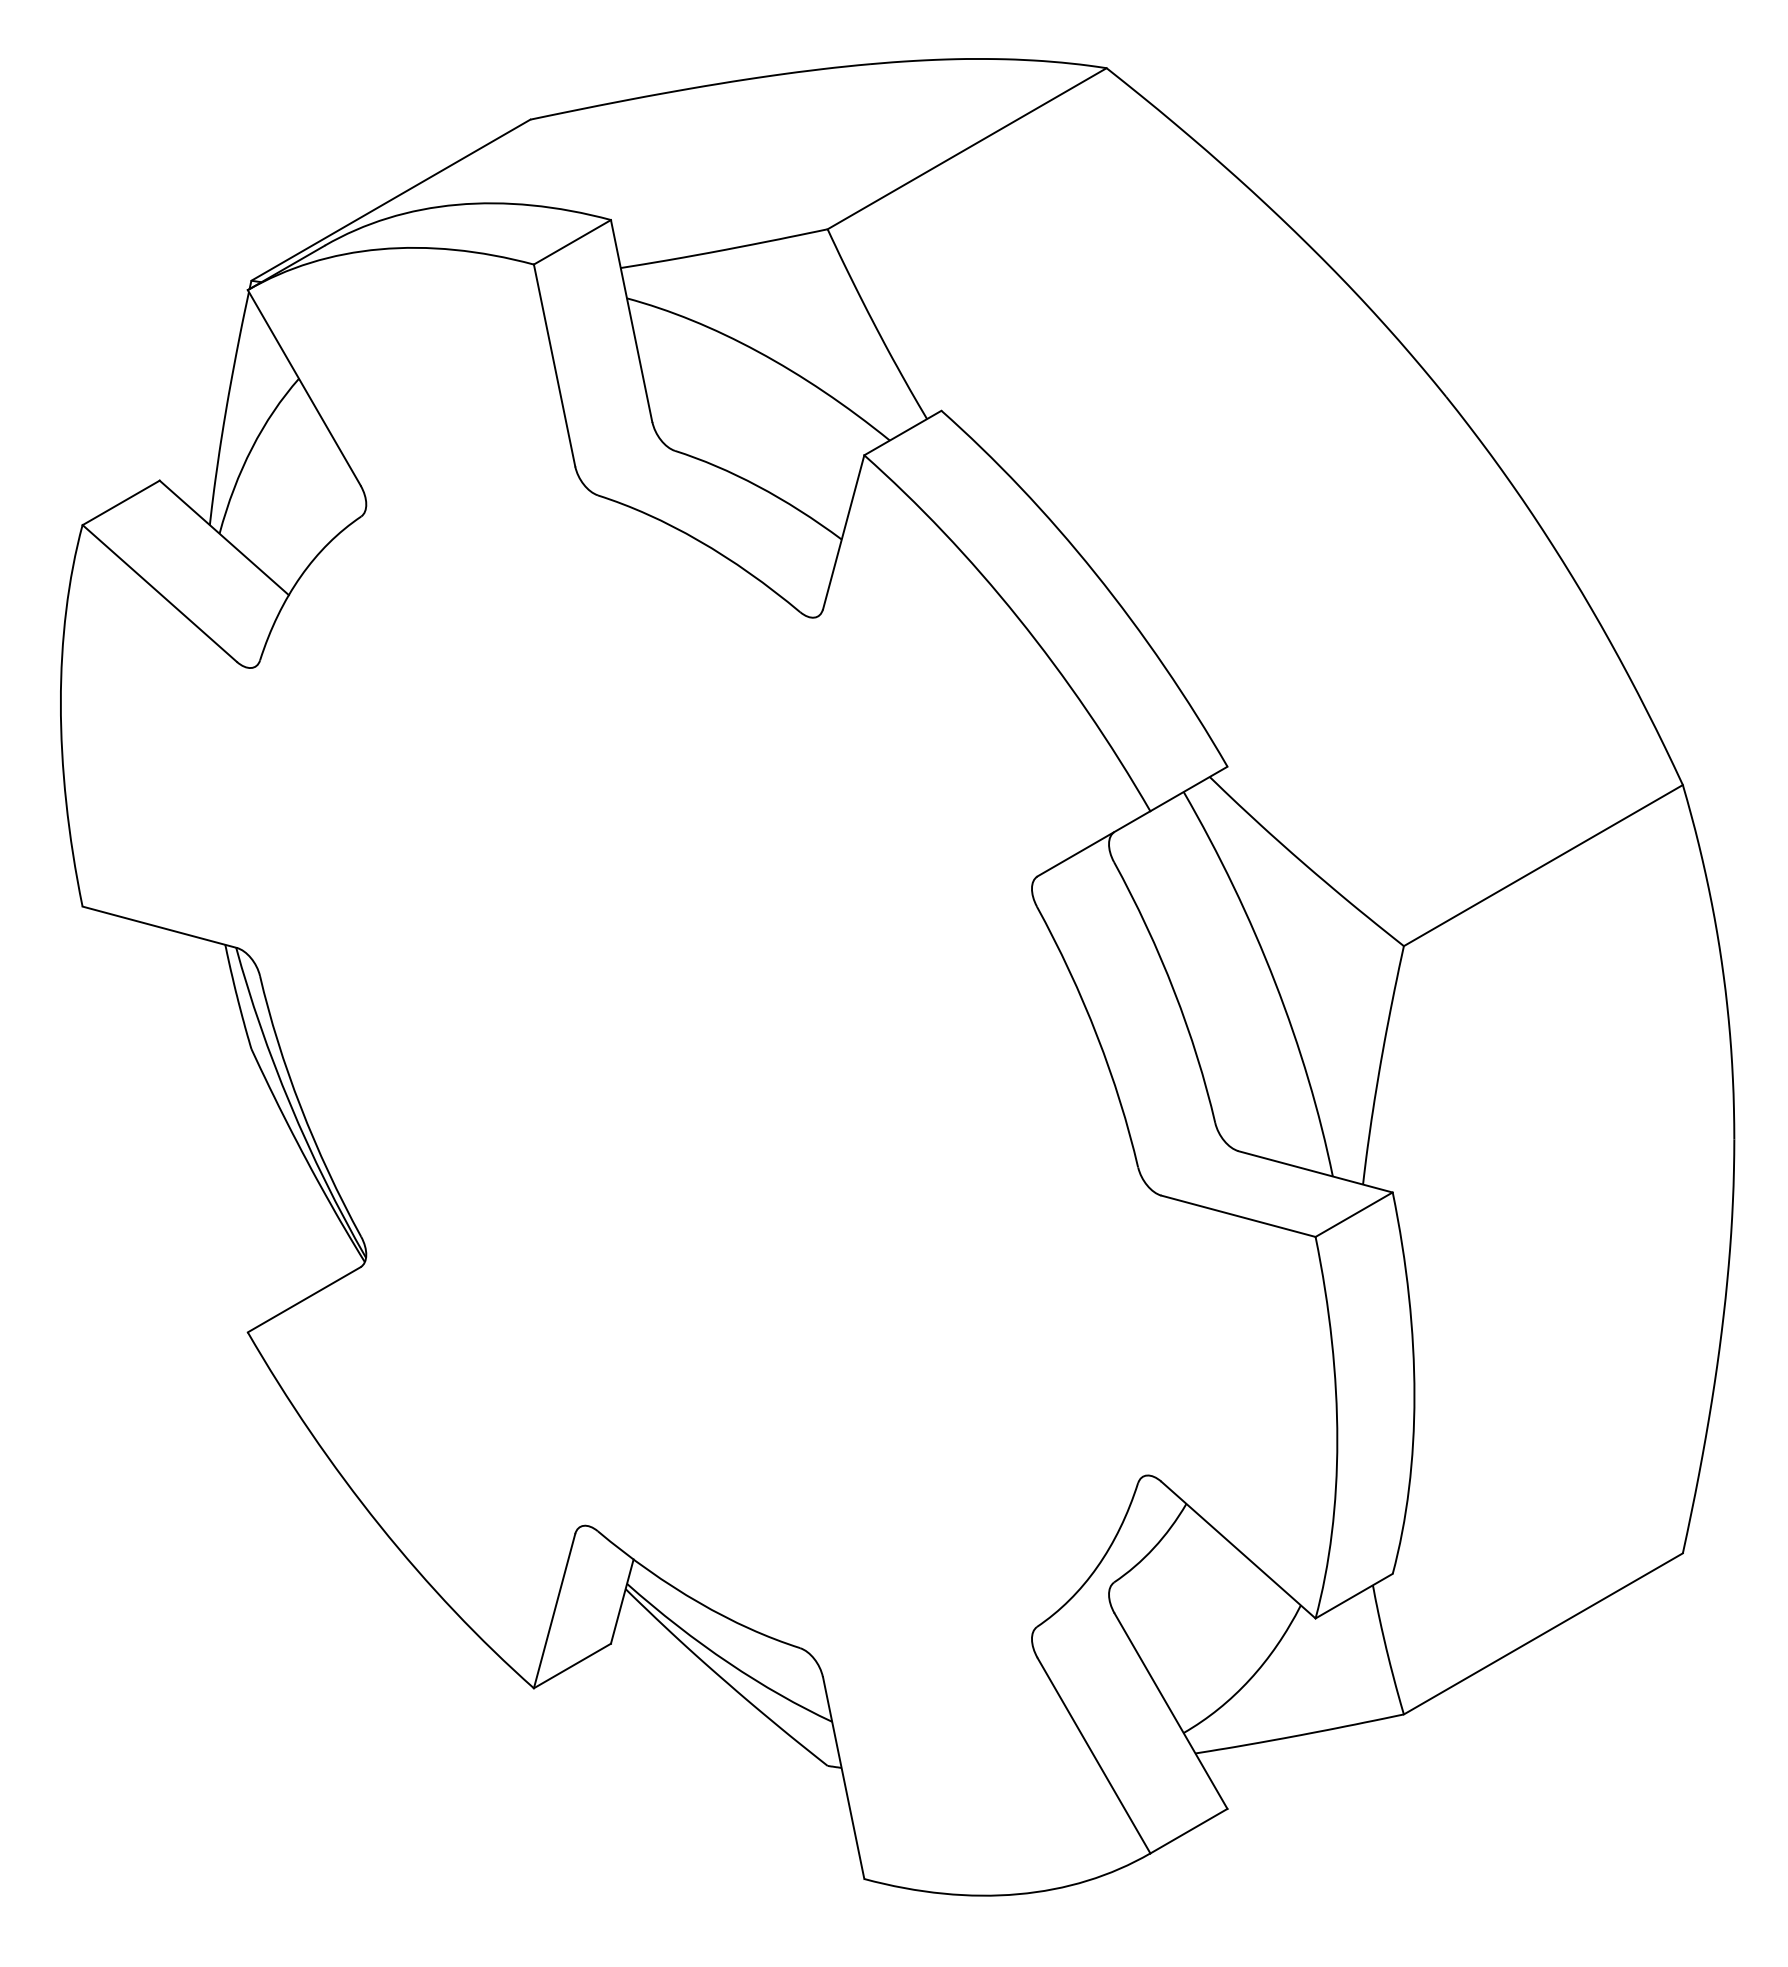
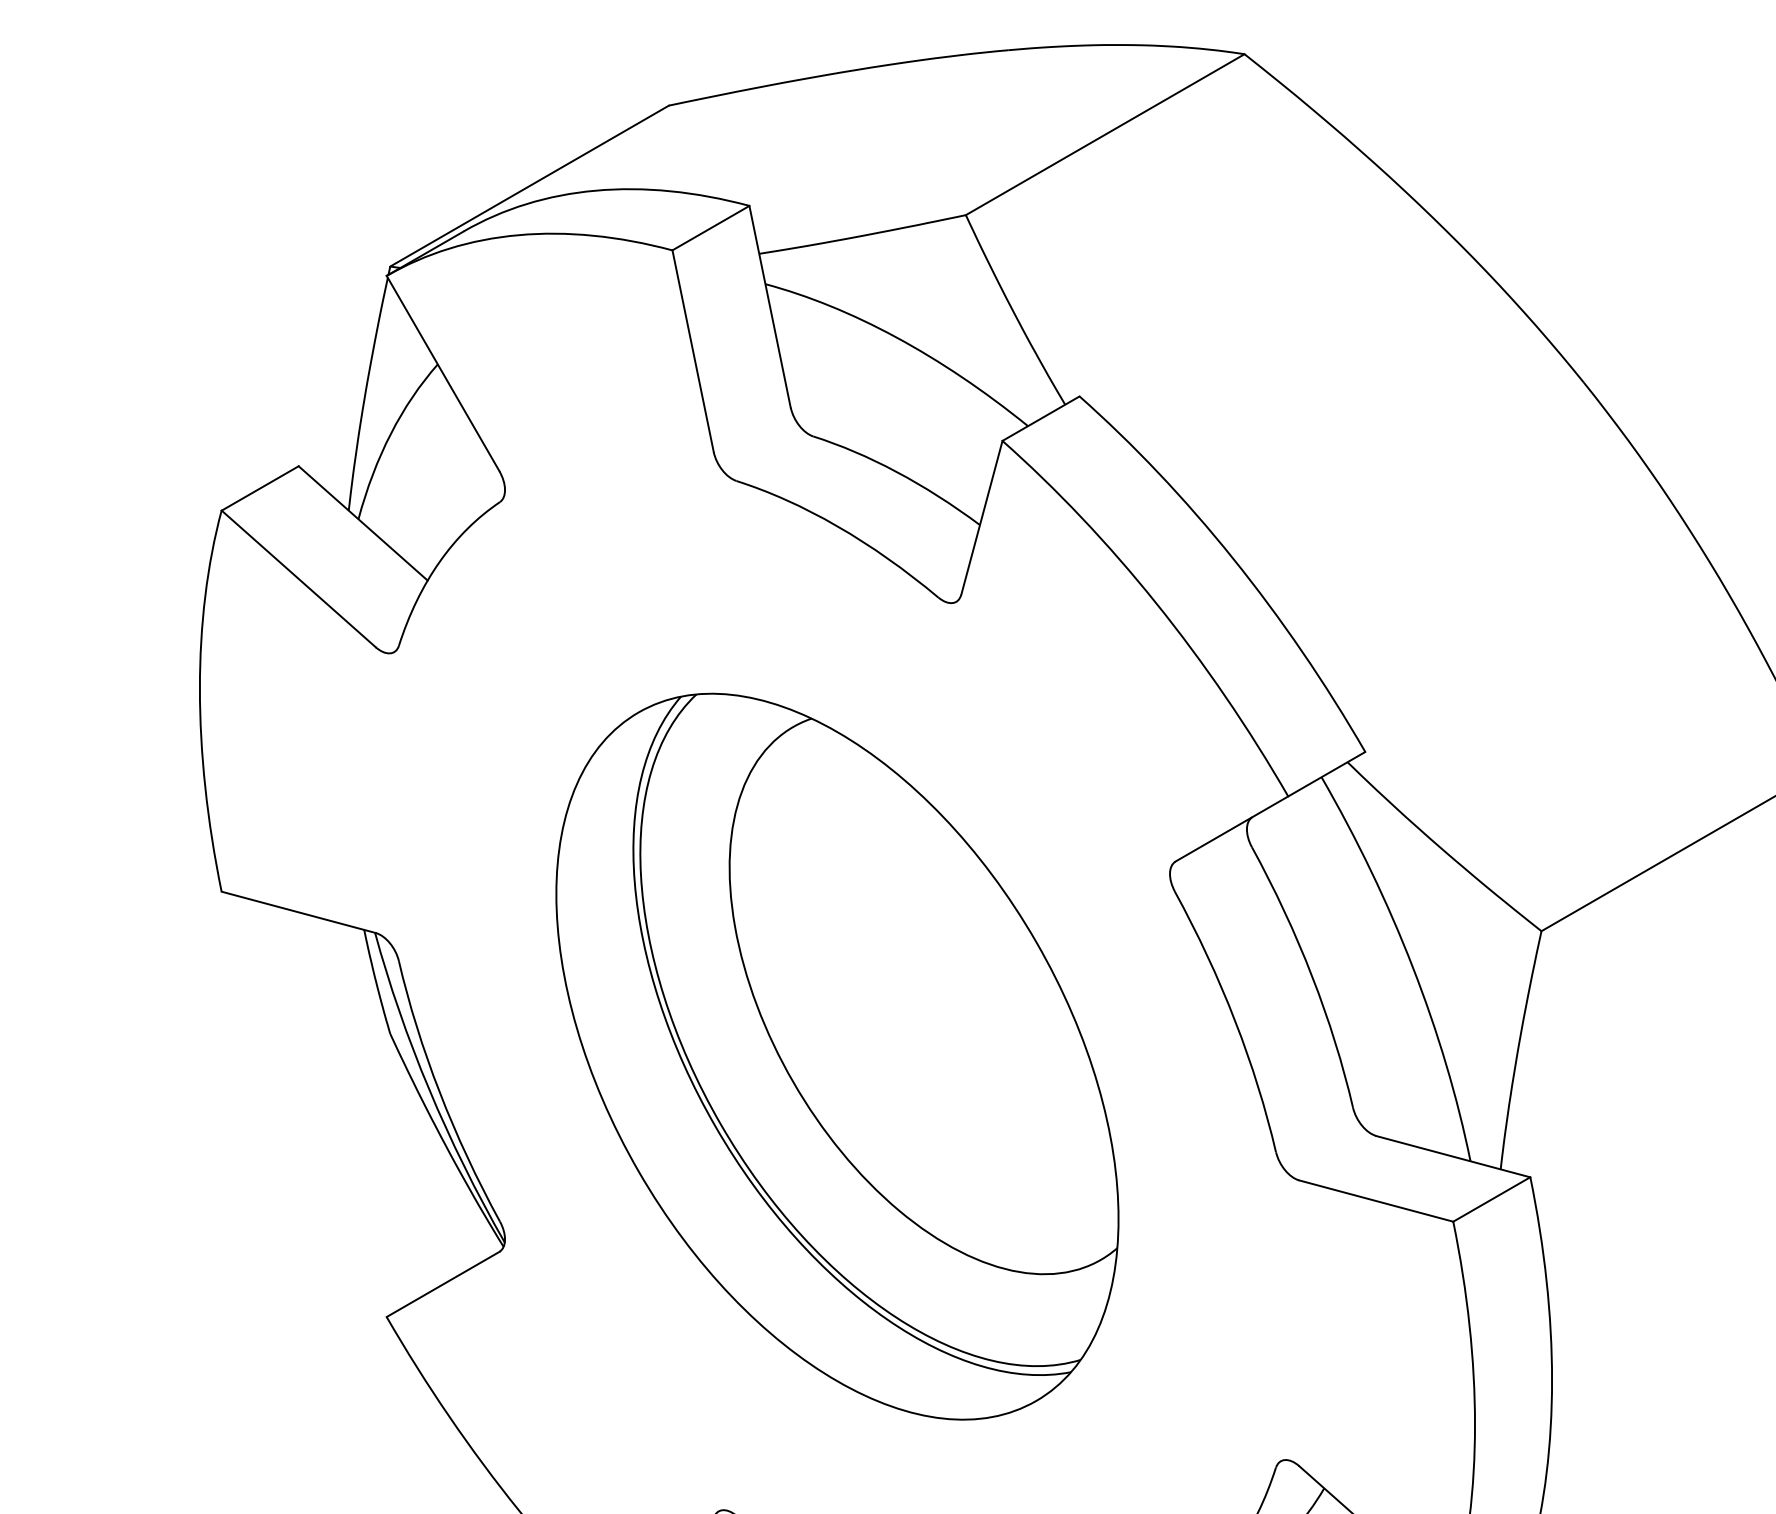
part: (698, 1071) -> (836, 1056), added

